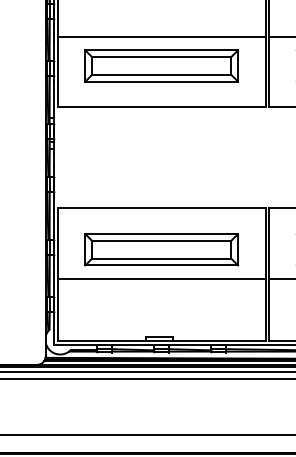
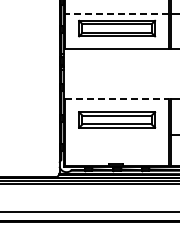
line: (162, 37) -> (117, 14), solid -> dashed
line: (162, 208) -> (117, 99), solid -> dashed
line: (160, 278) -> (116, 134), removed

